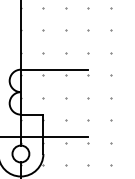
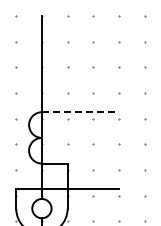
line: (54, 69) -> (80, 112), solid -> dashed

